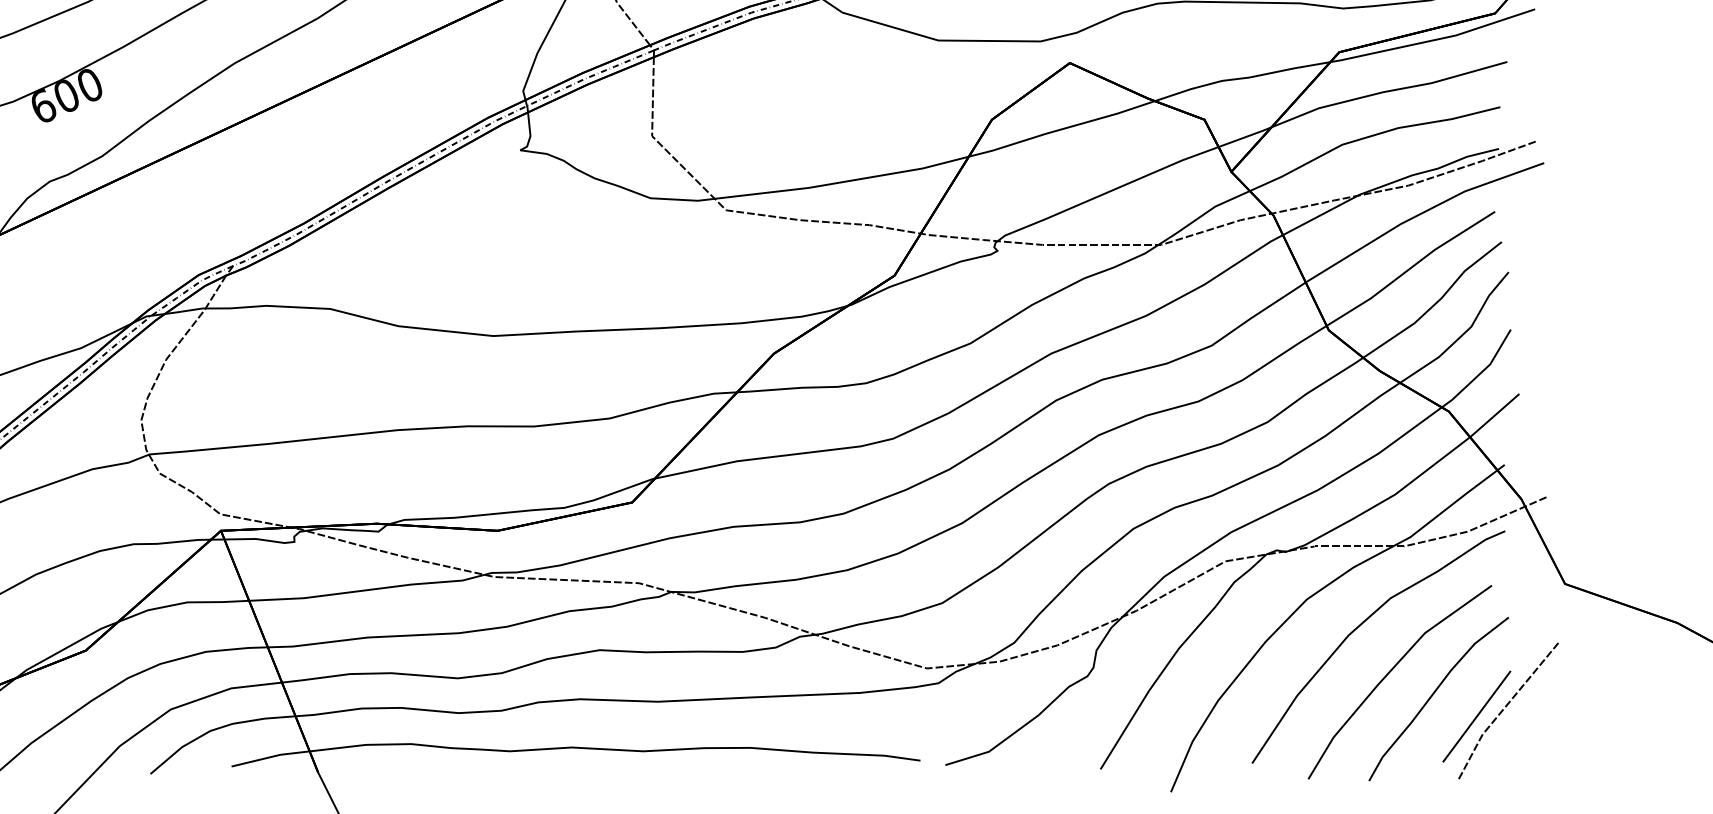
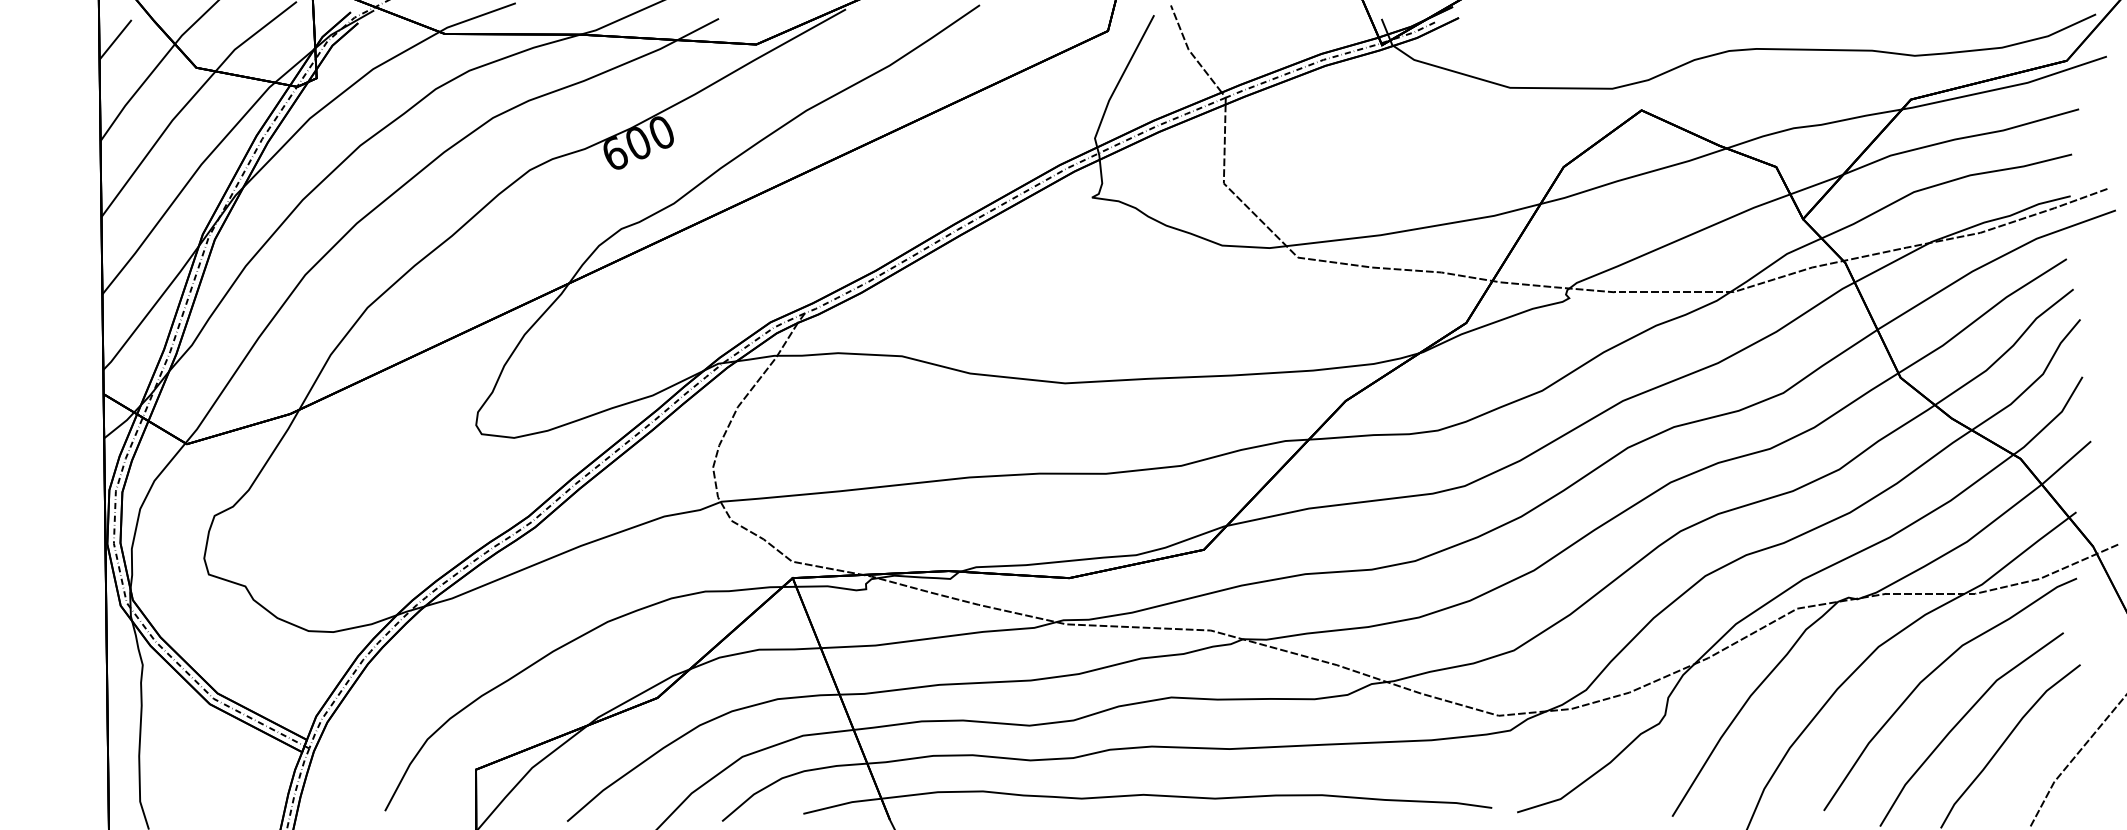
line: (1476, 716) -> (2048, 763), removed

